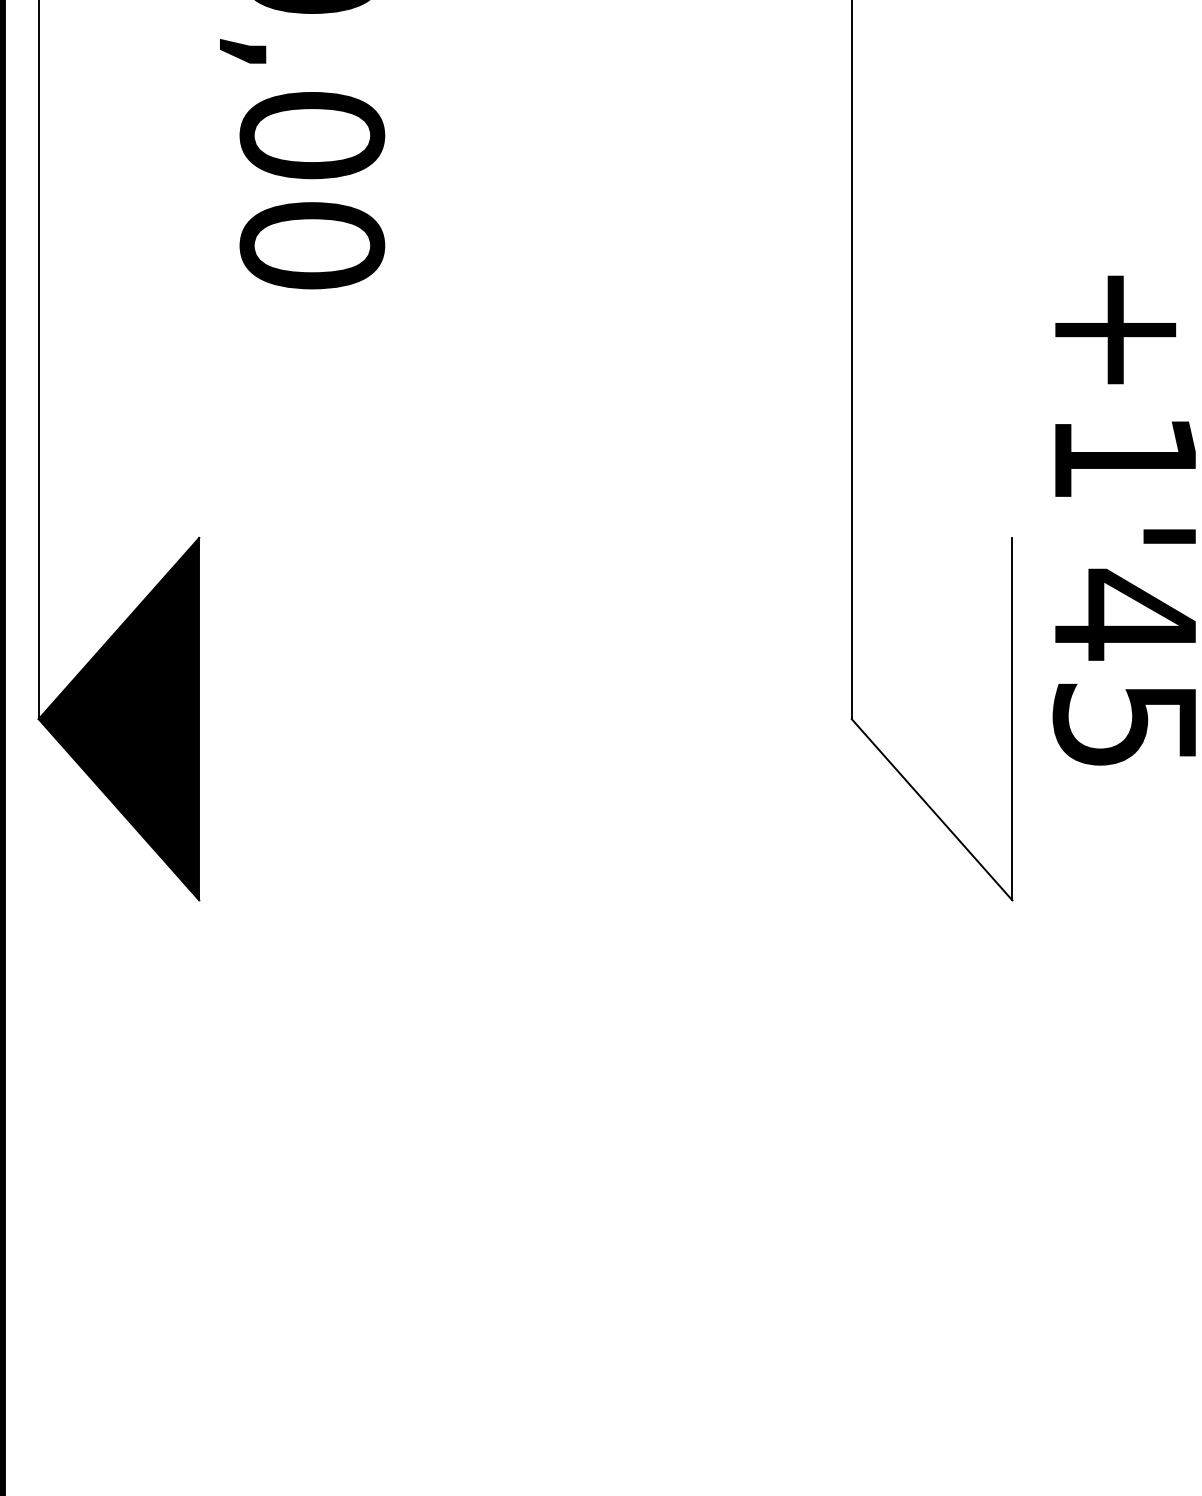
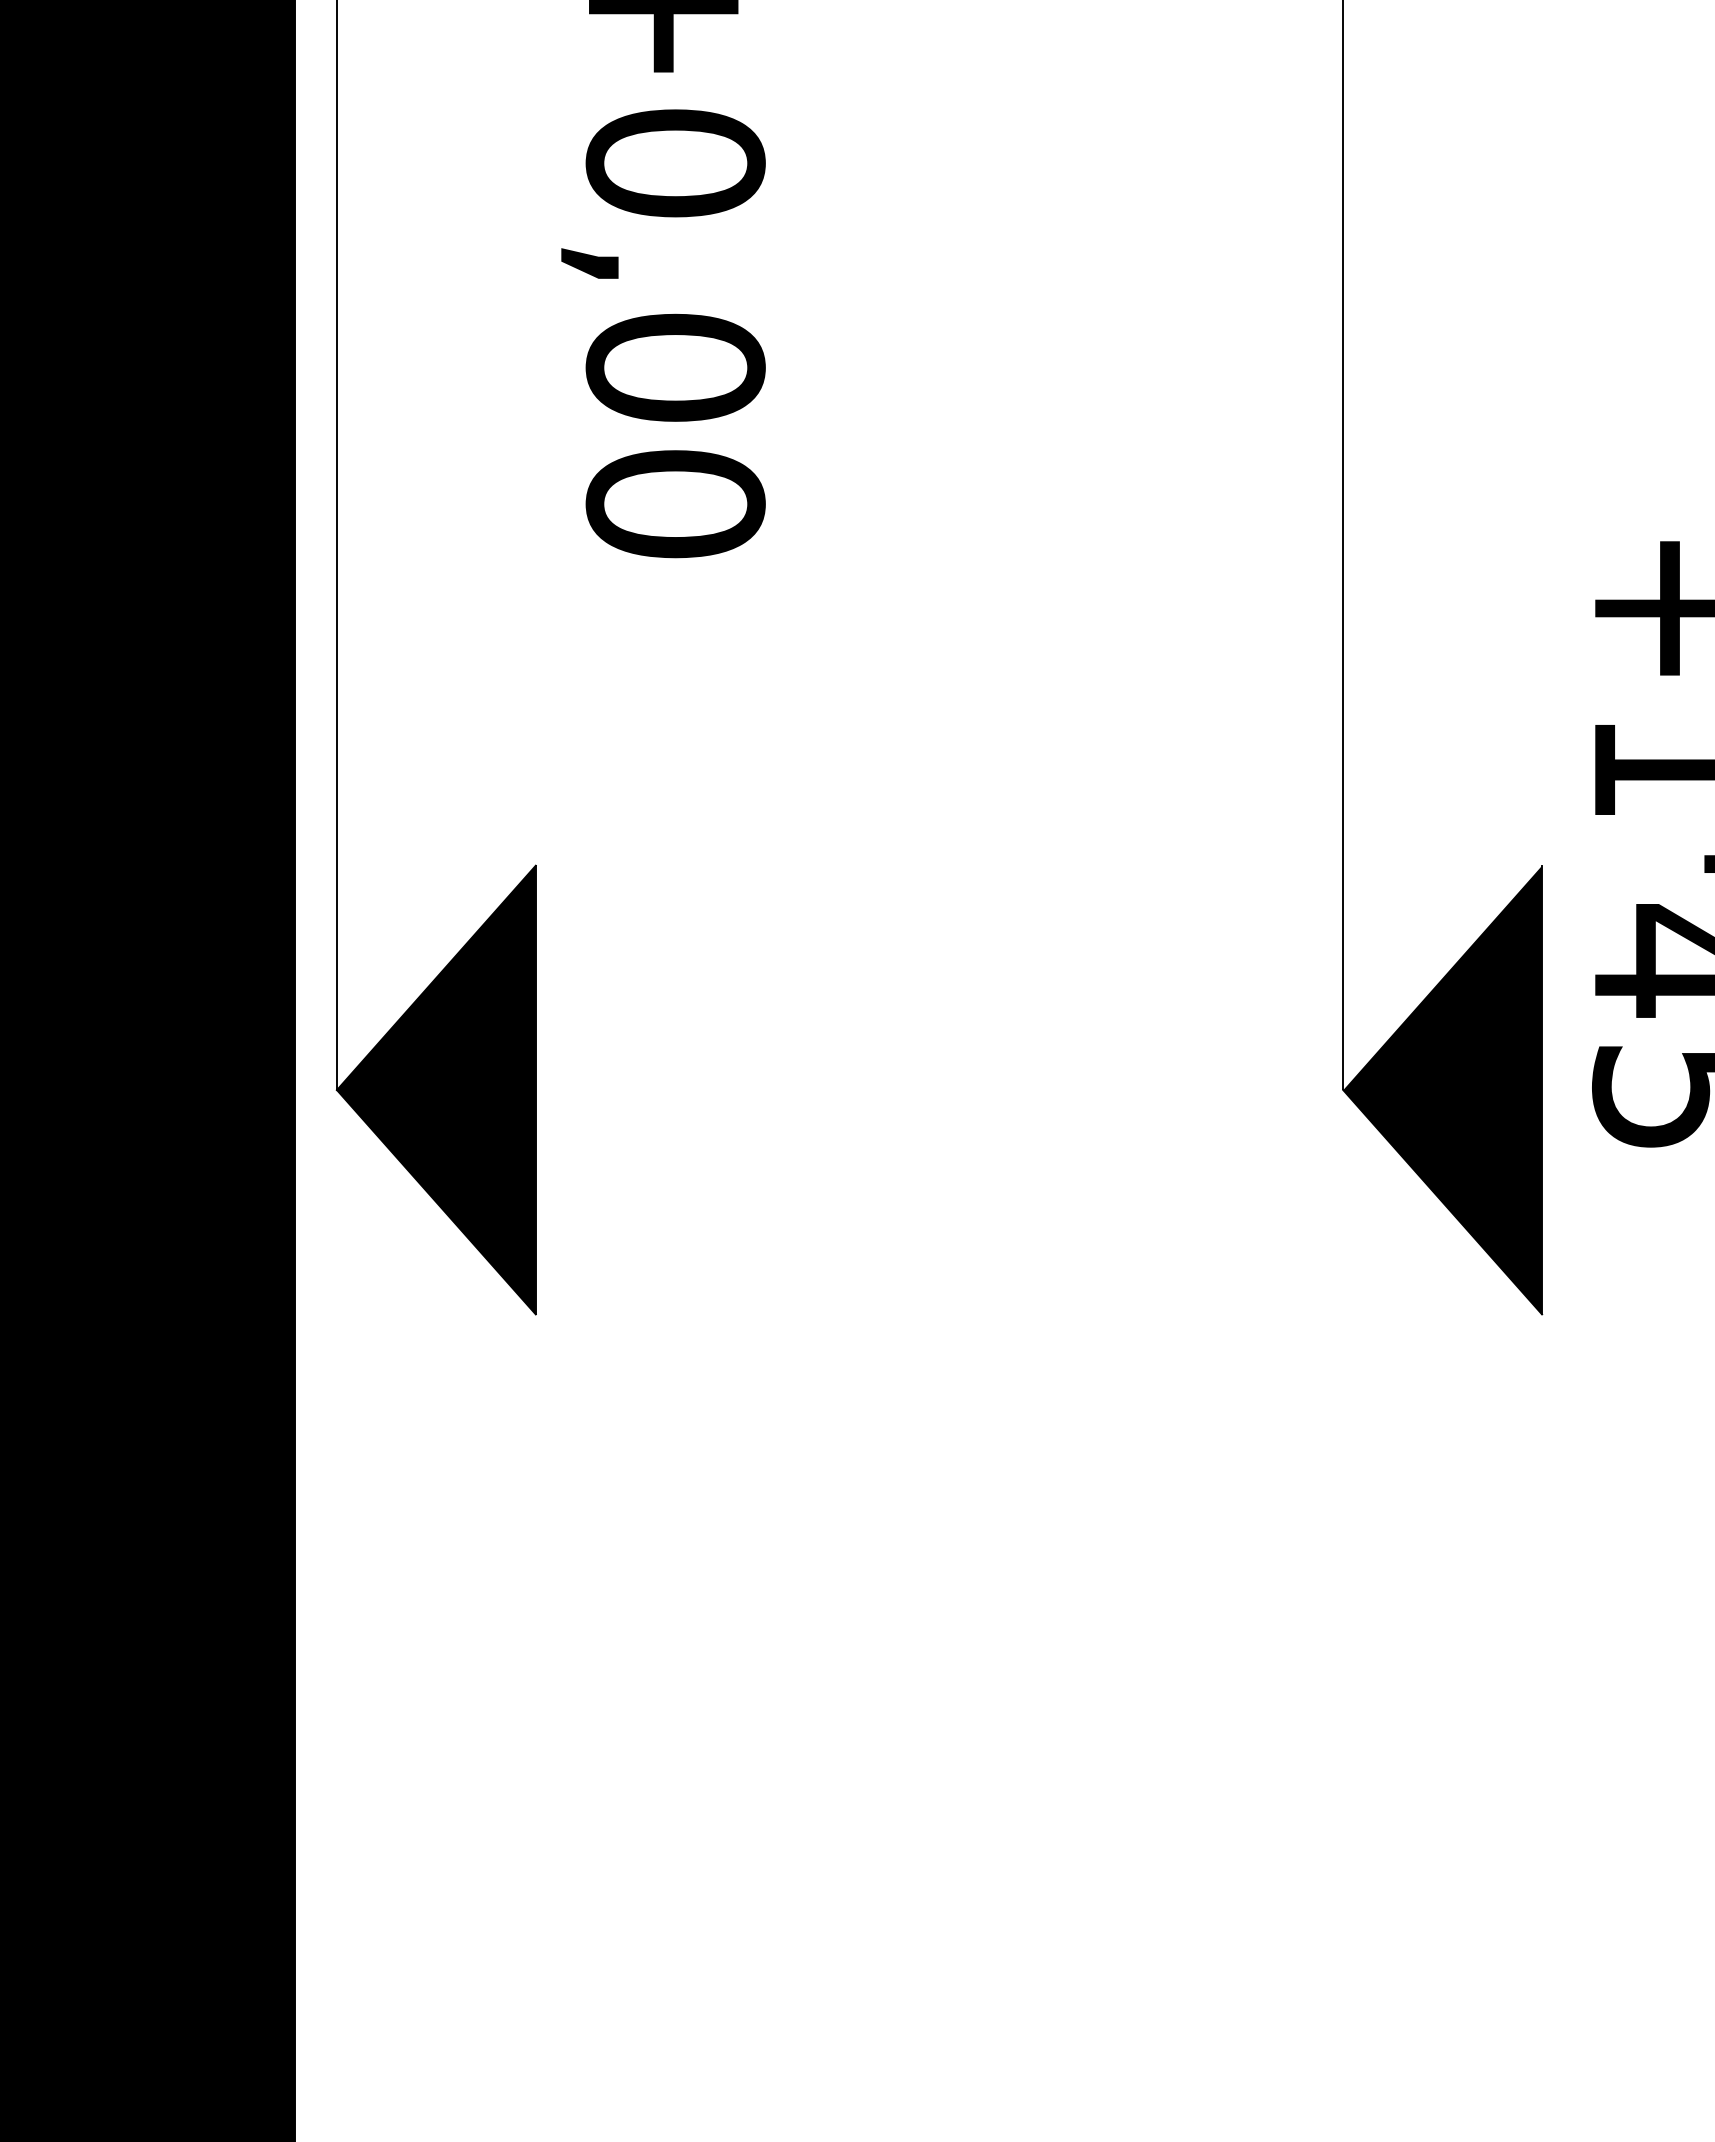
fill: (931, 718) -> (1442, 1089), added

